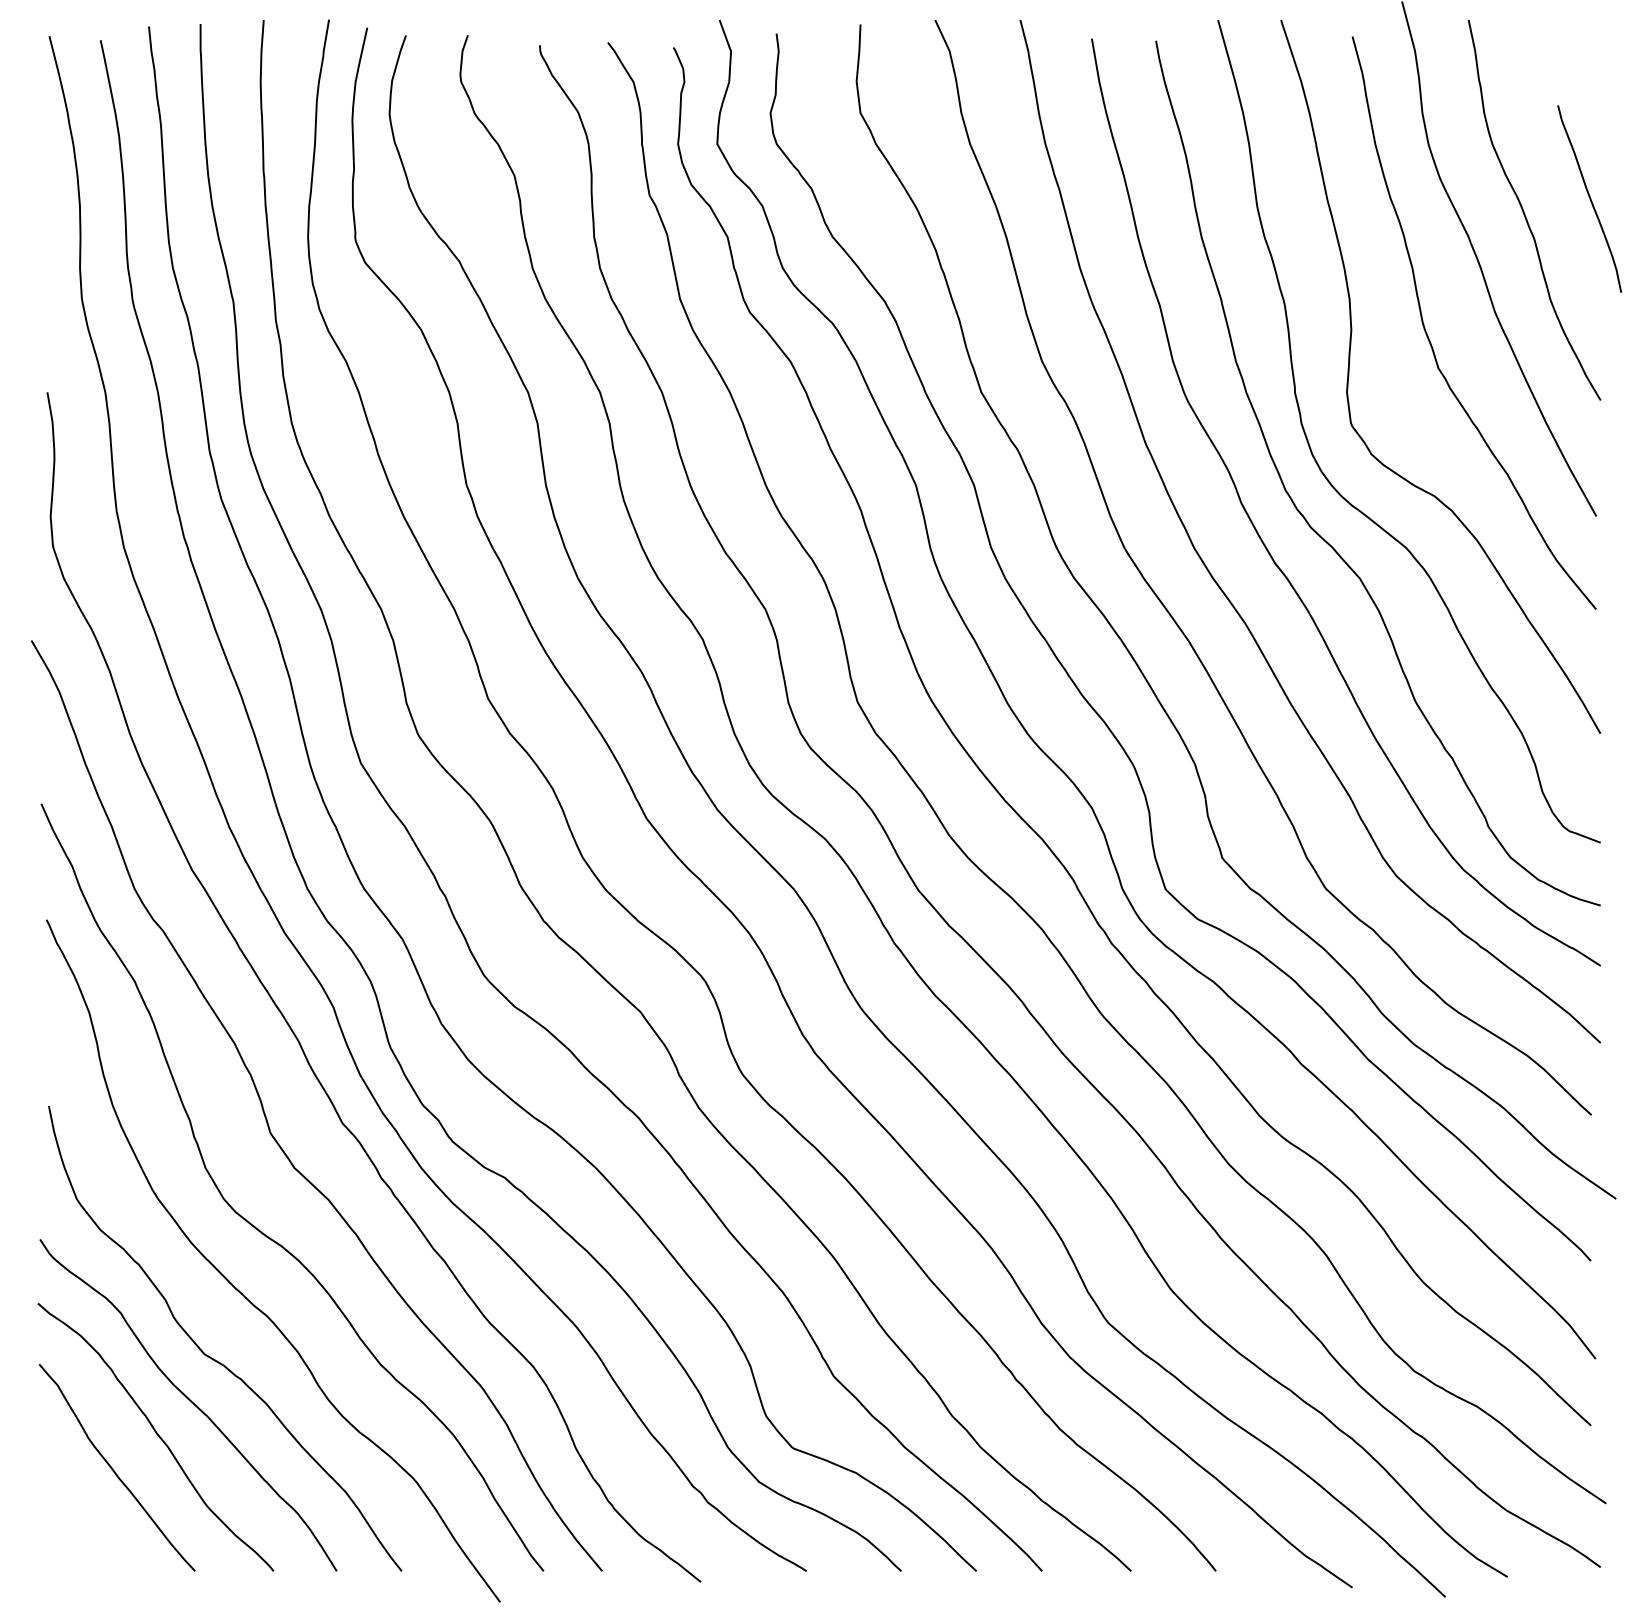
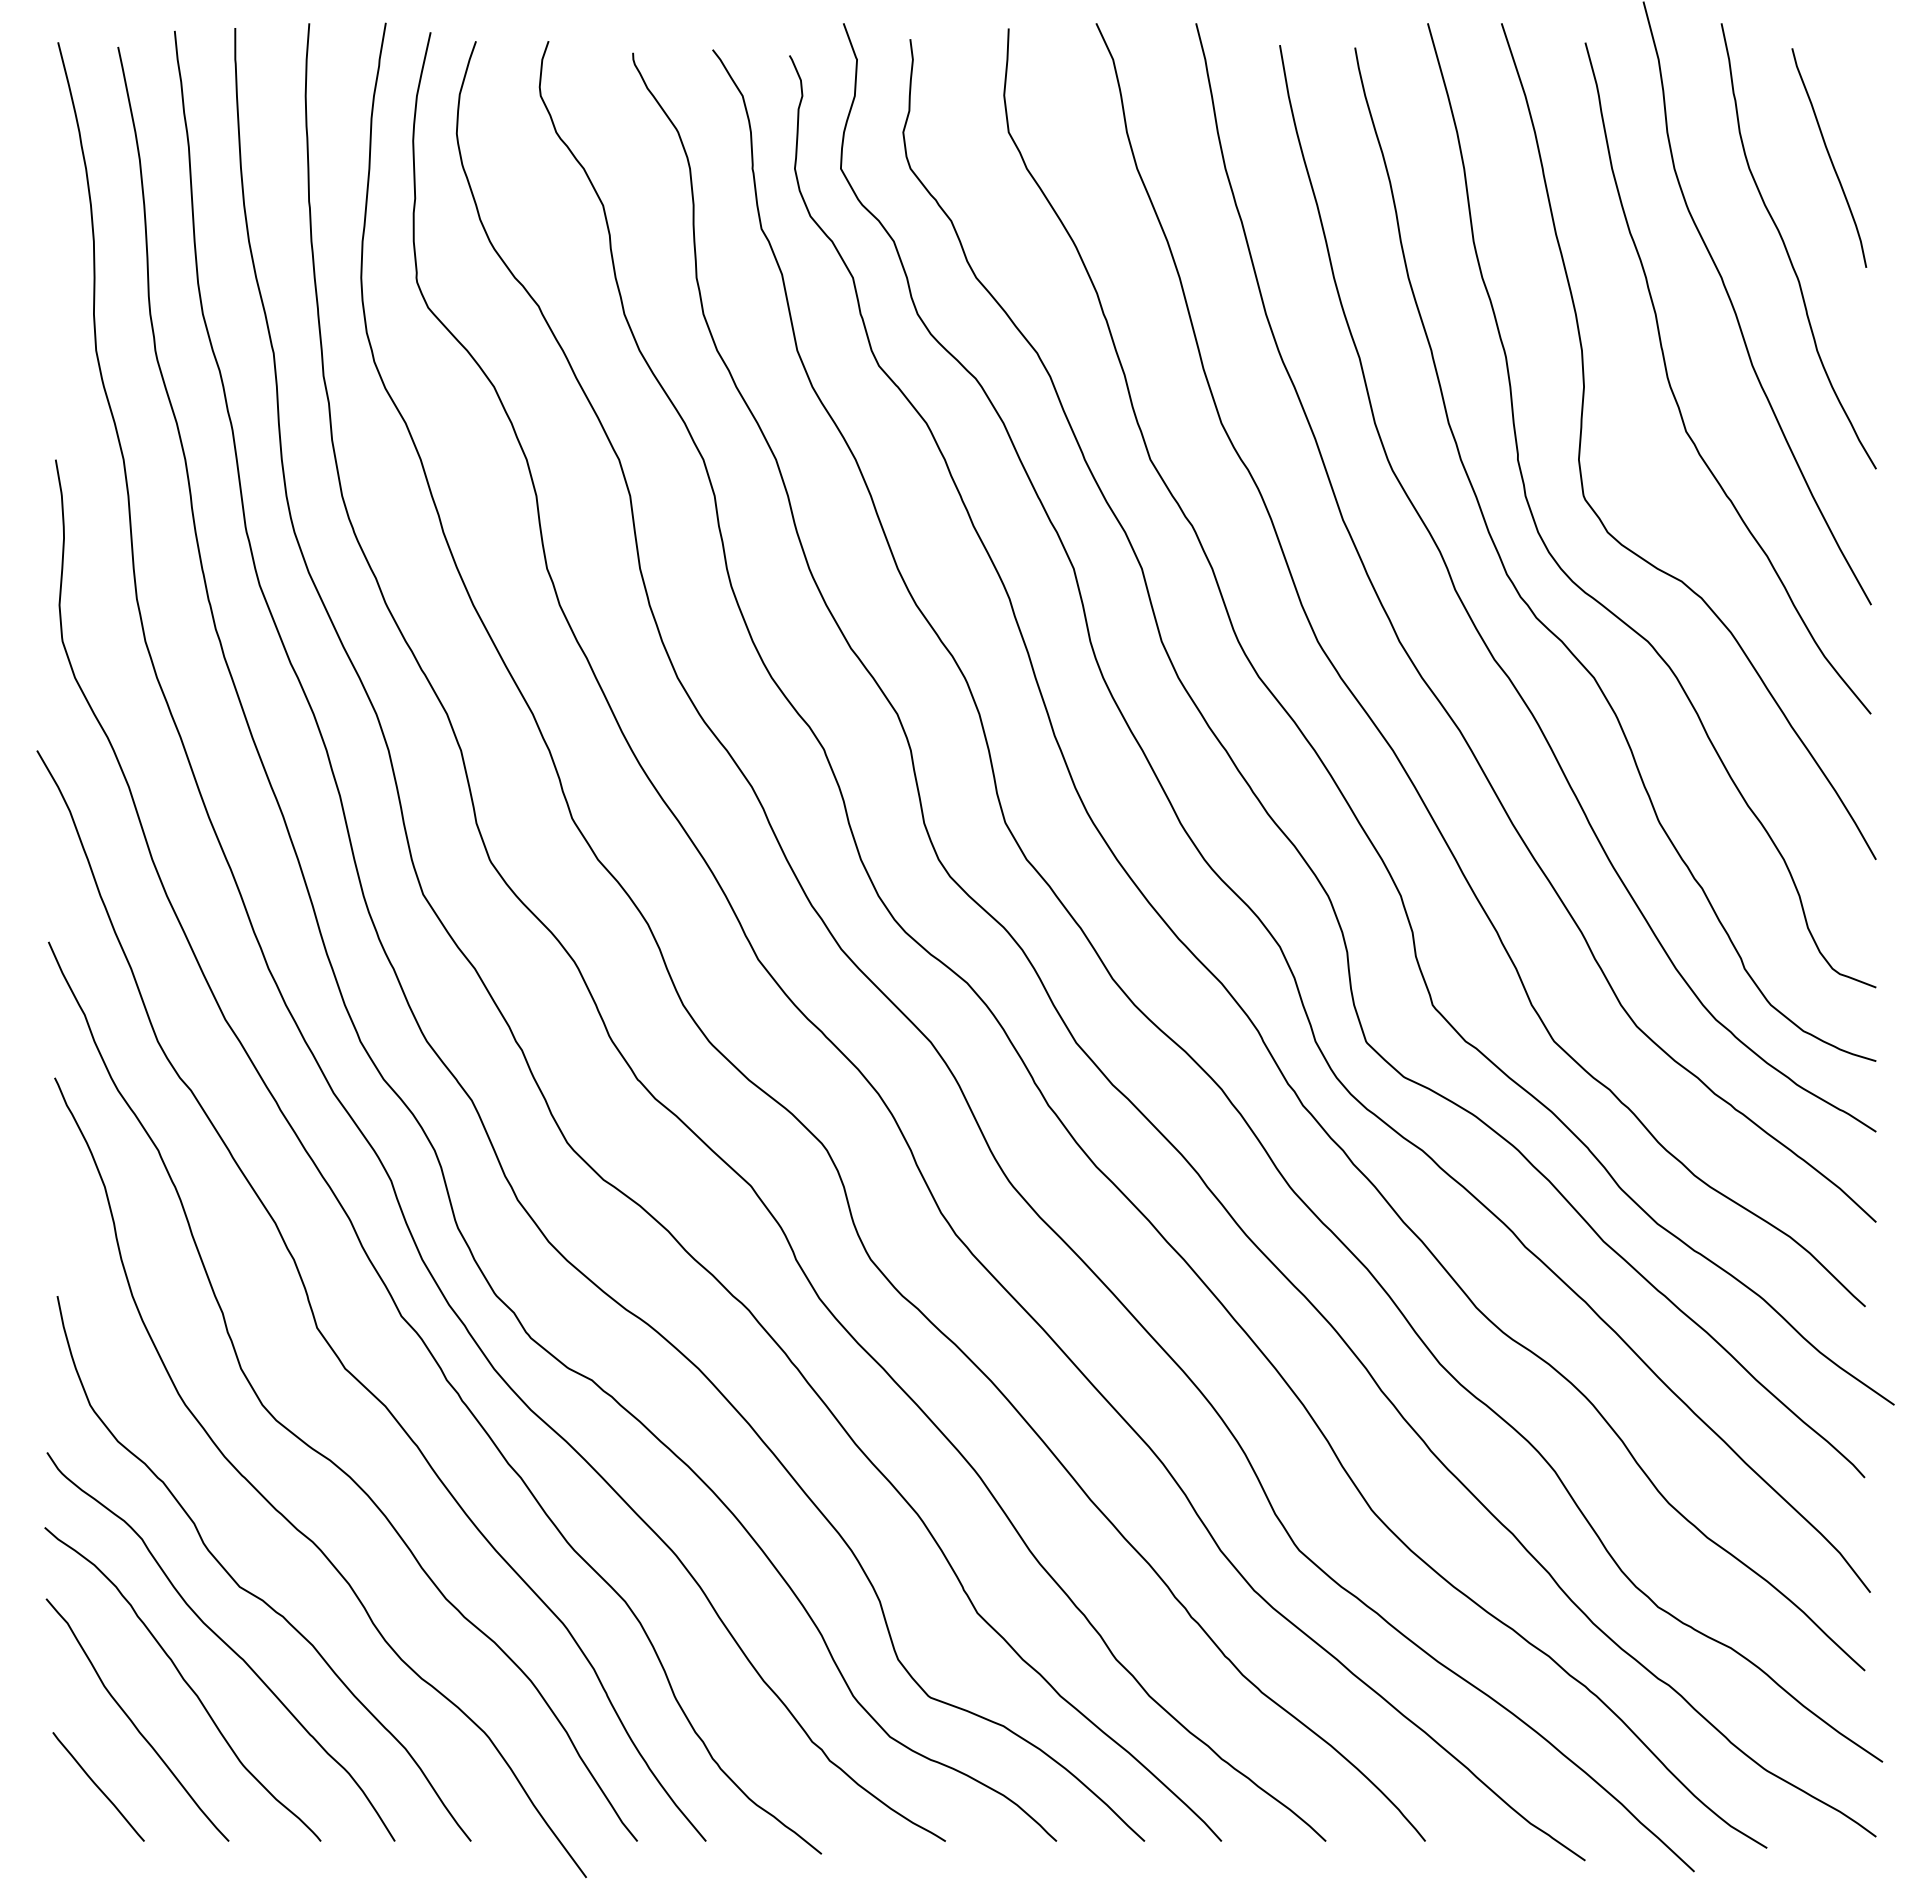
curve: (1589, 198) -> (1829, 157), moved
curve: (83, 1524) -> (98, 1786), added

